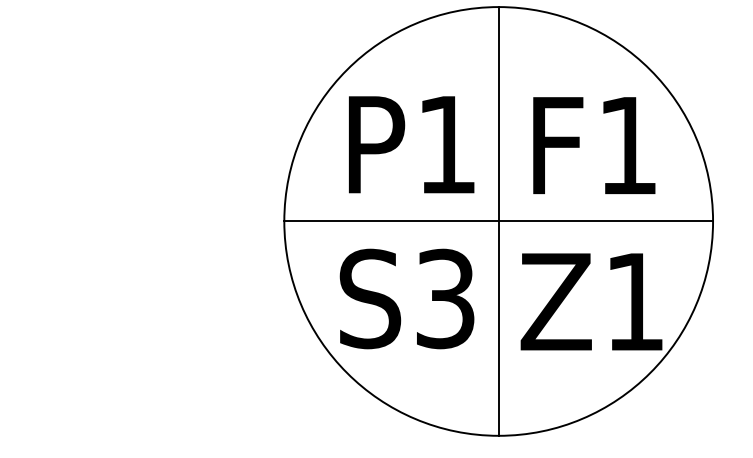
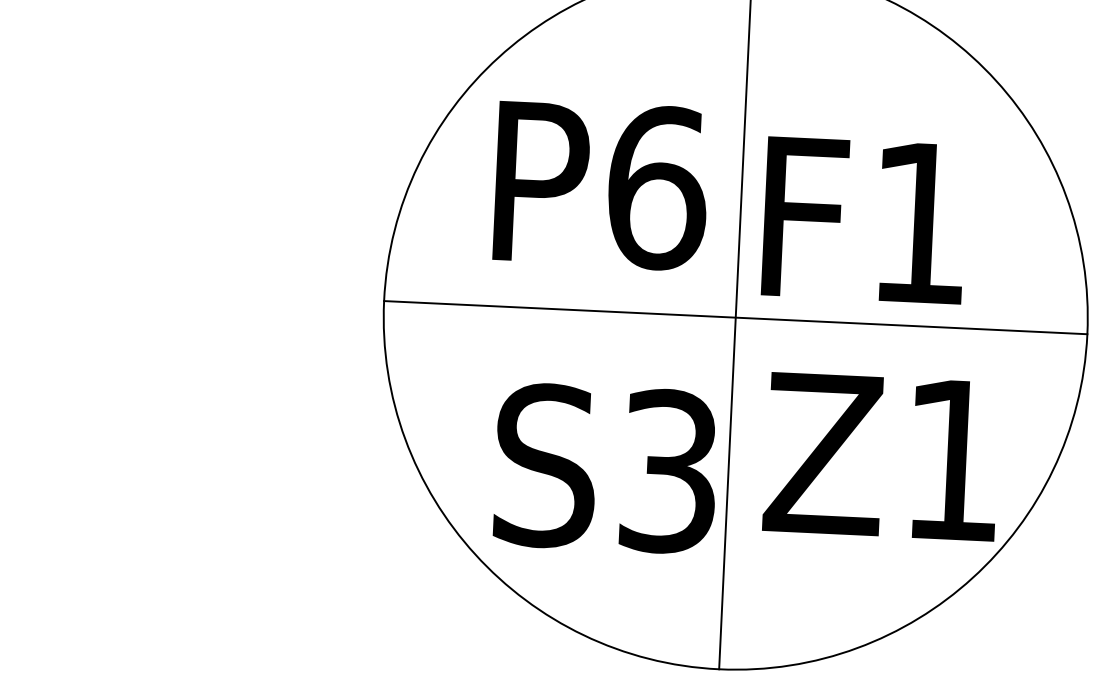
text: (447, 144) -> (657, 187), P1 -> P6
text: (594, 145) -> (864, 220), moved
text: (406, 298) -> (605, 467), moved

